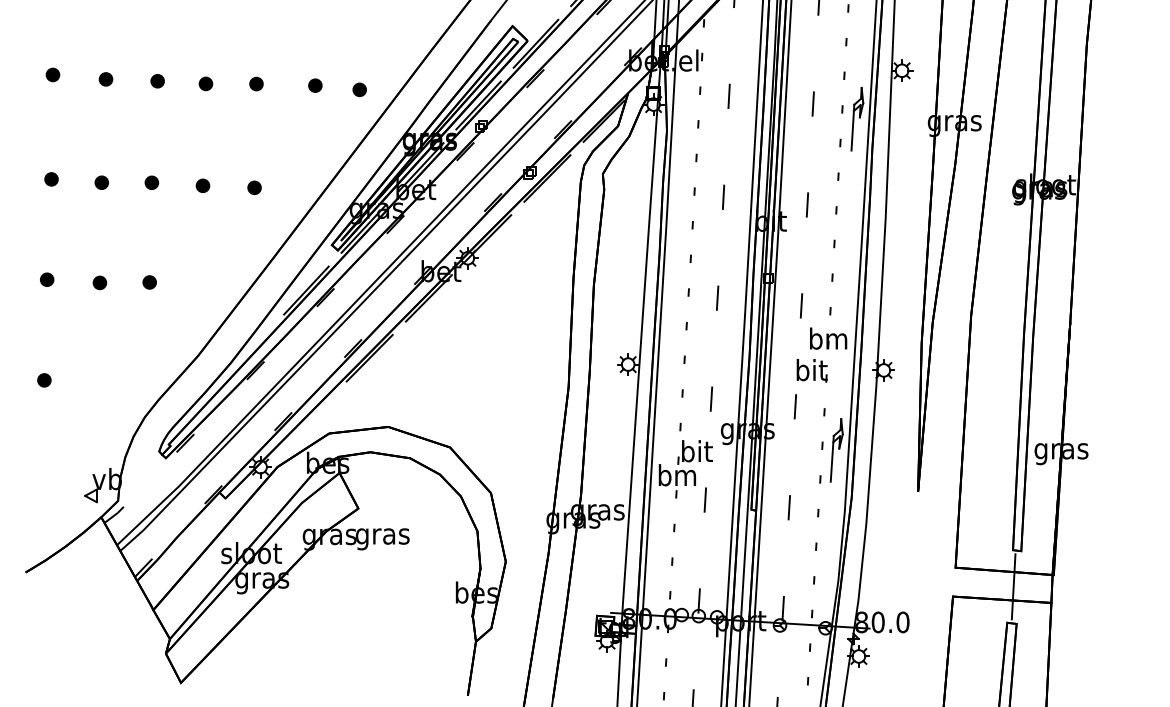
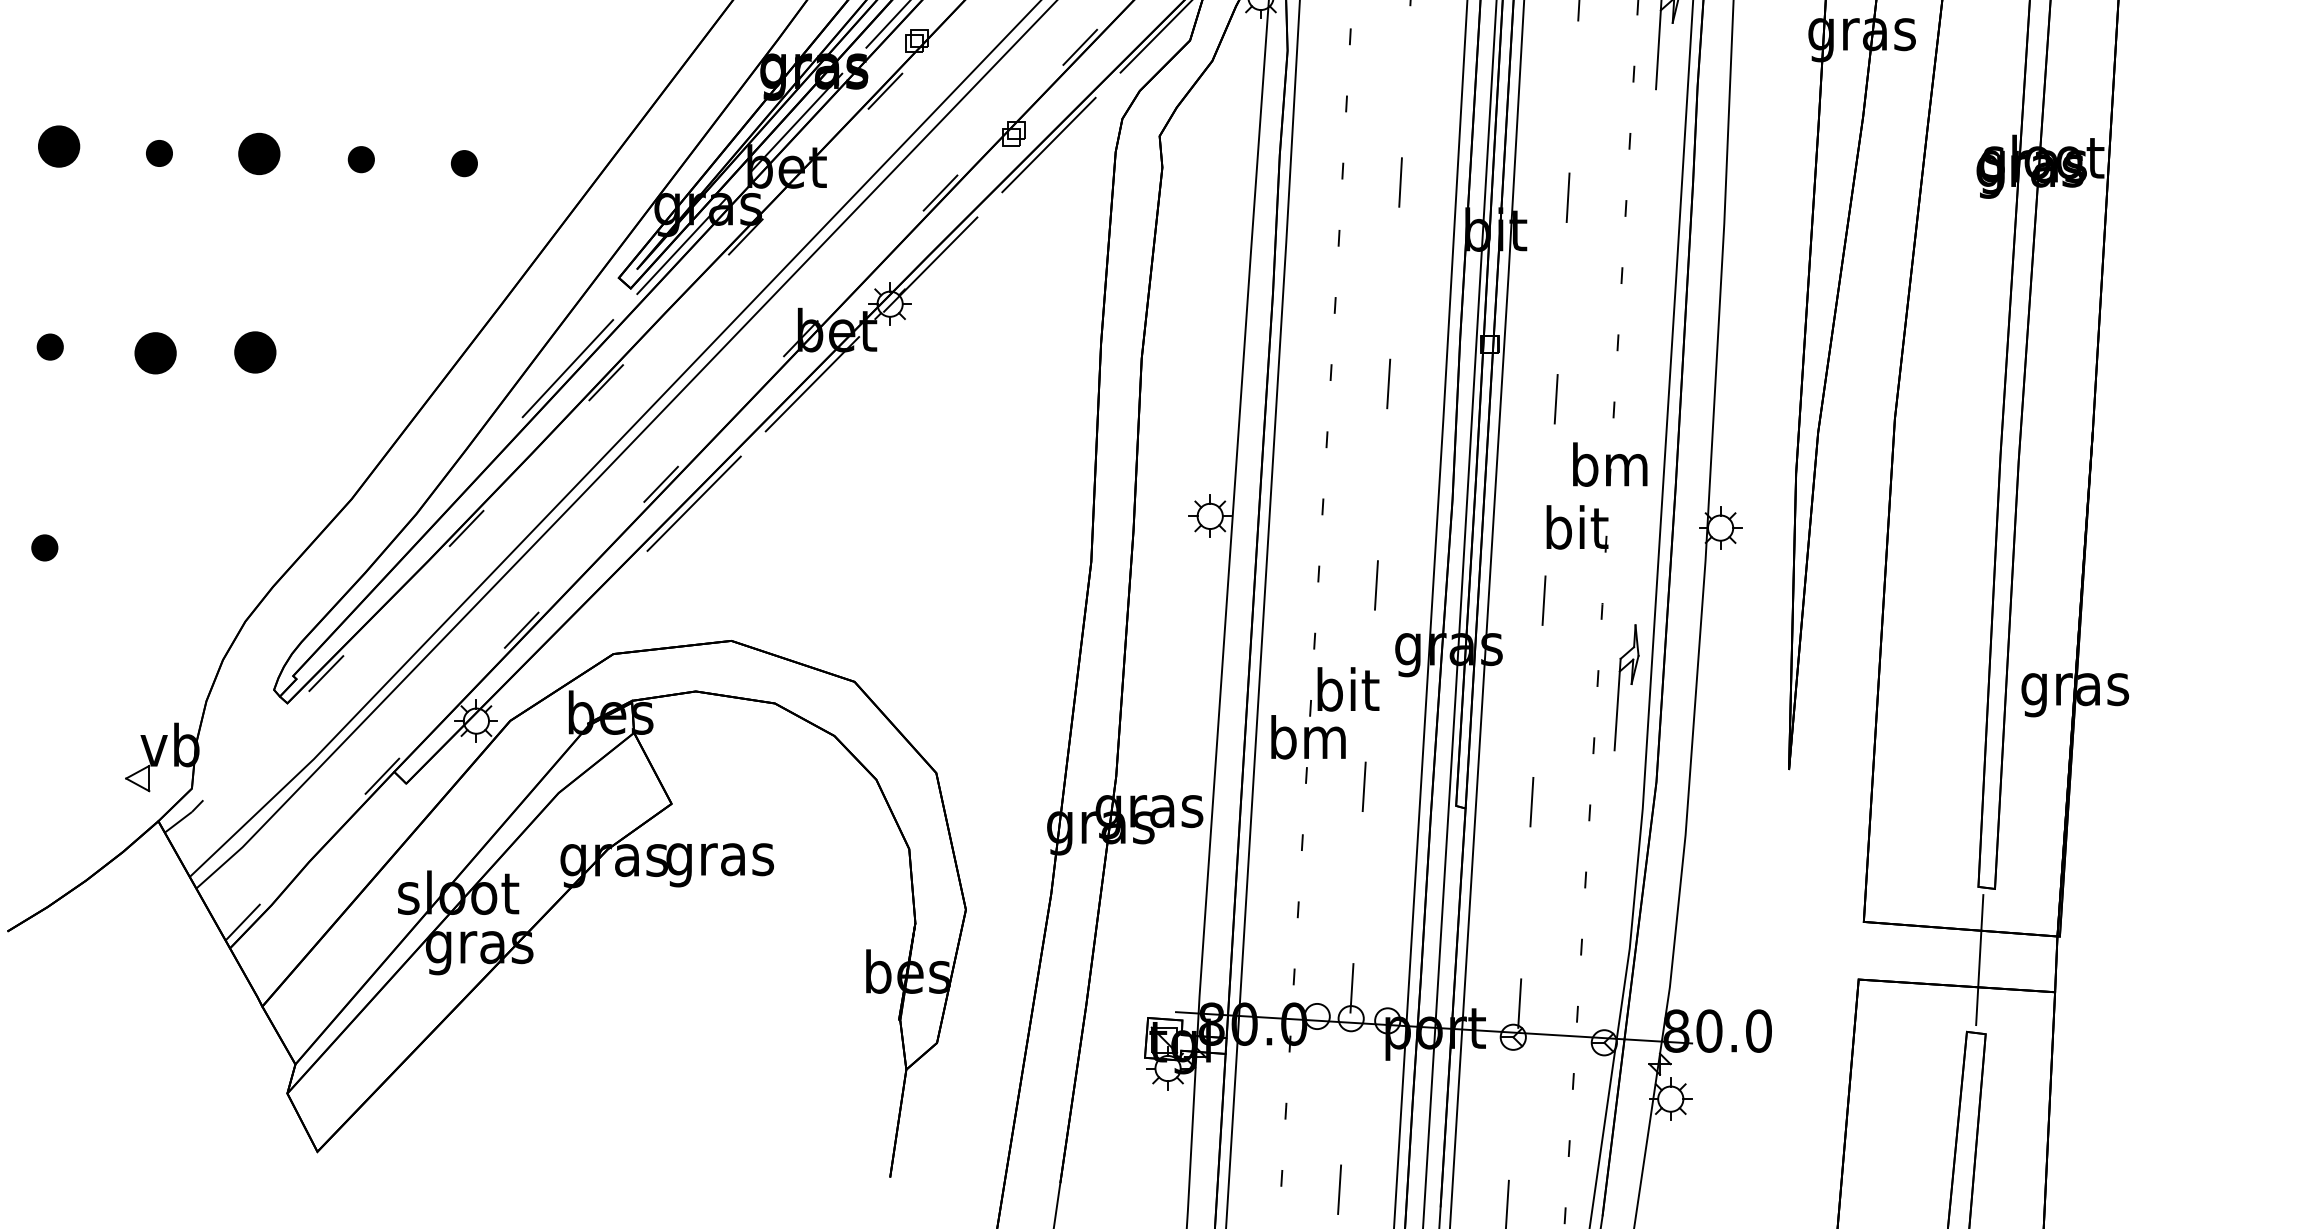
part: (51, 179) -> (58, 146), size x1.6
part: (151, 182) -> (258, 152), size x1.6
part: (99, 282) -> (154, 352), size x1.6
part: (149, 282) -> (254, 352), size x1.6

